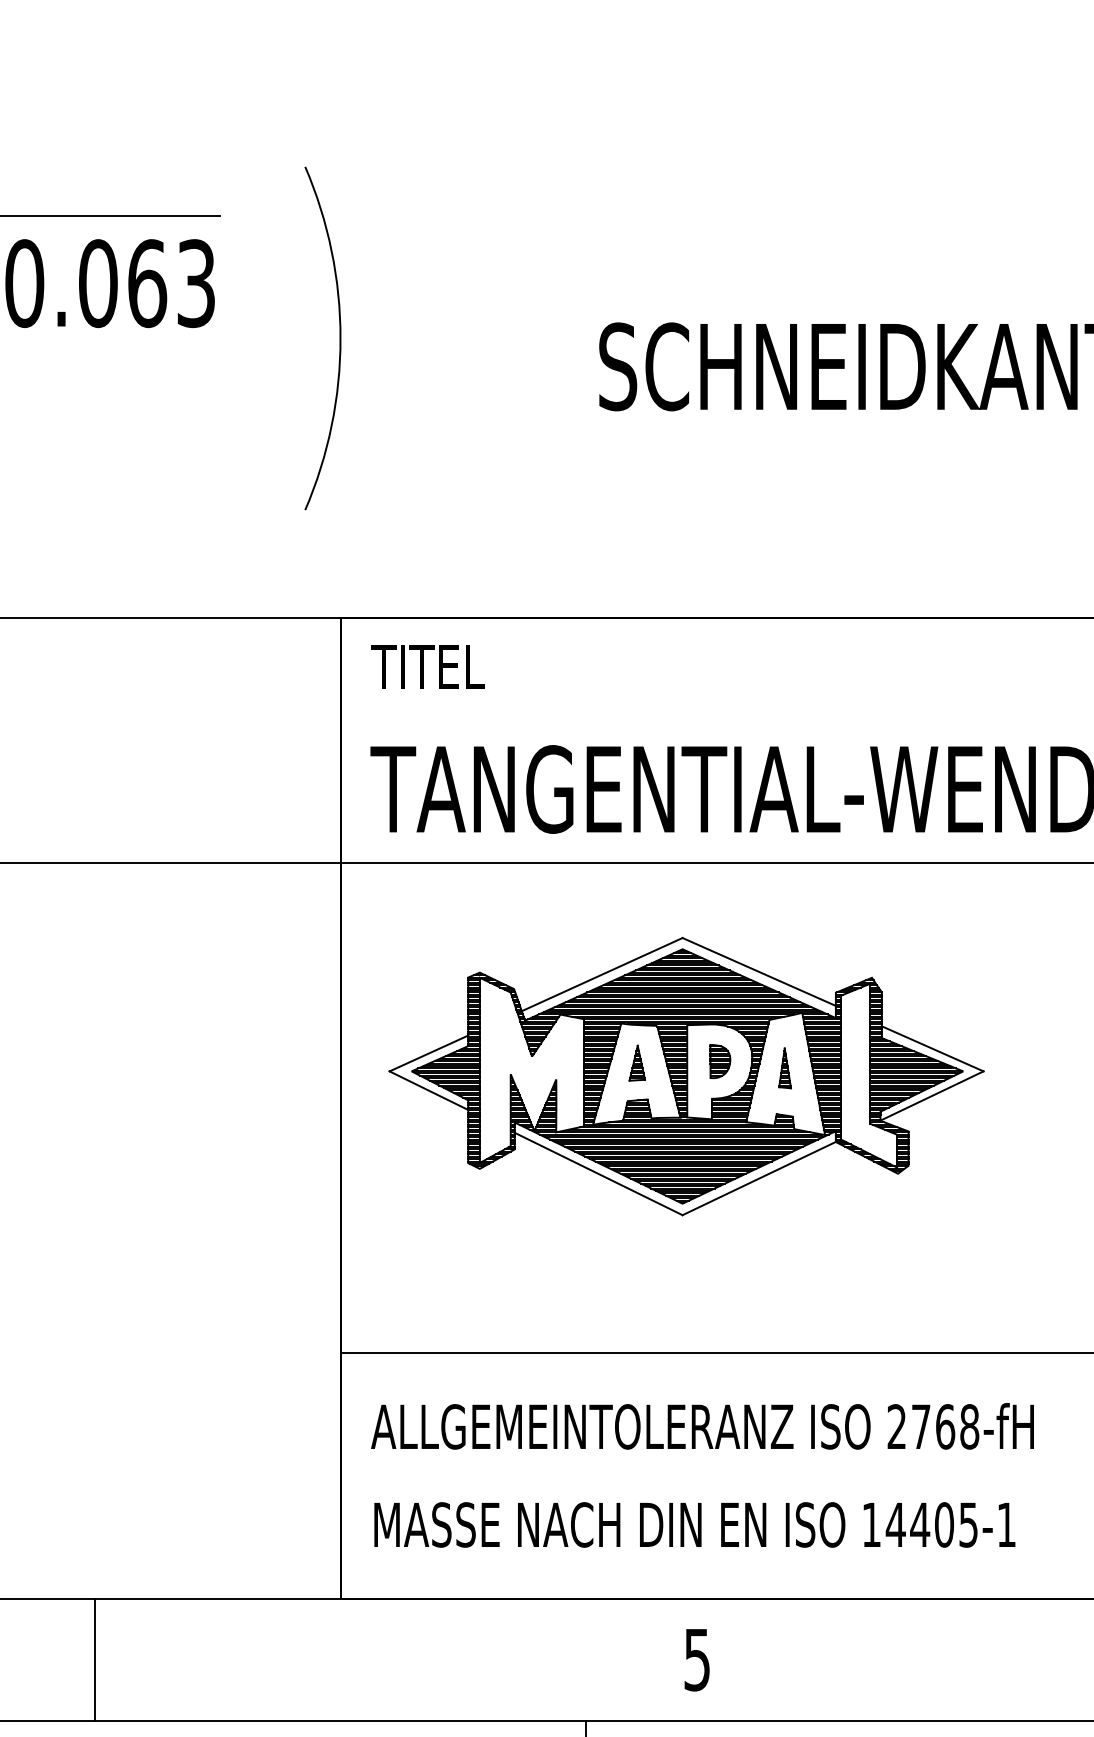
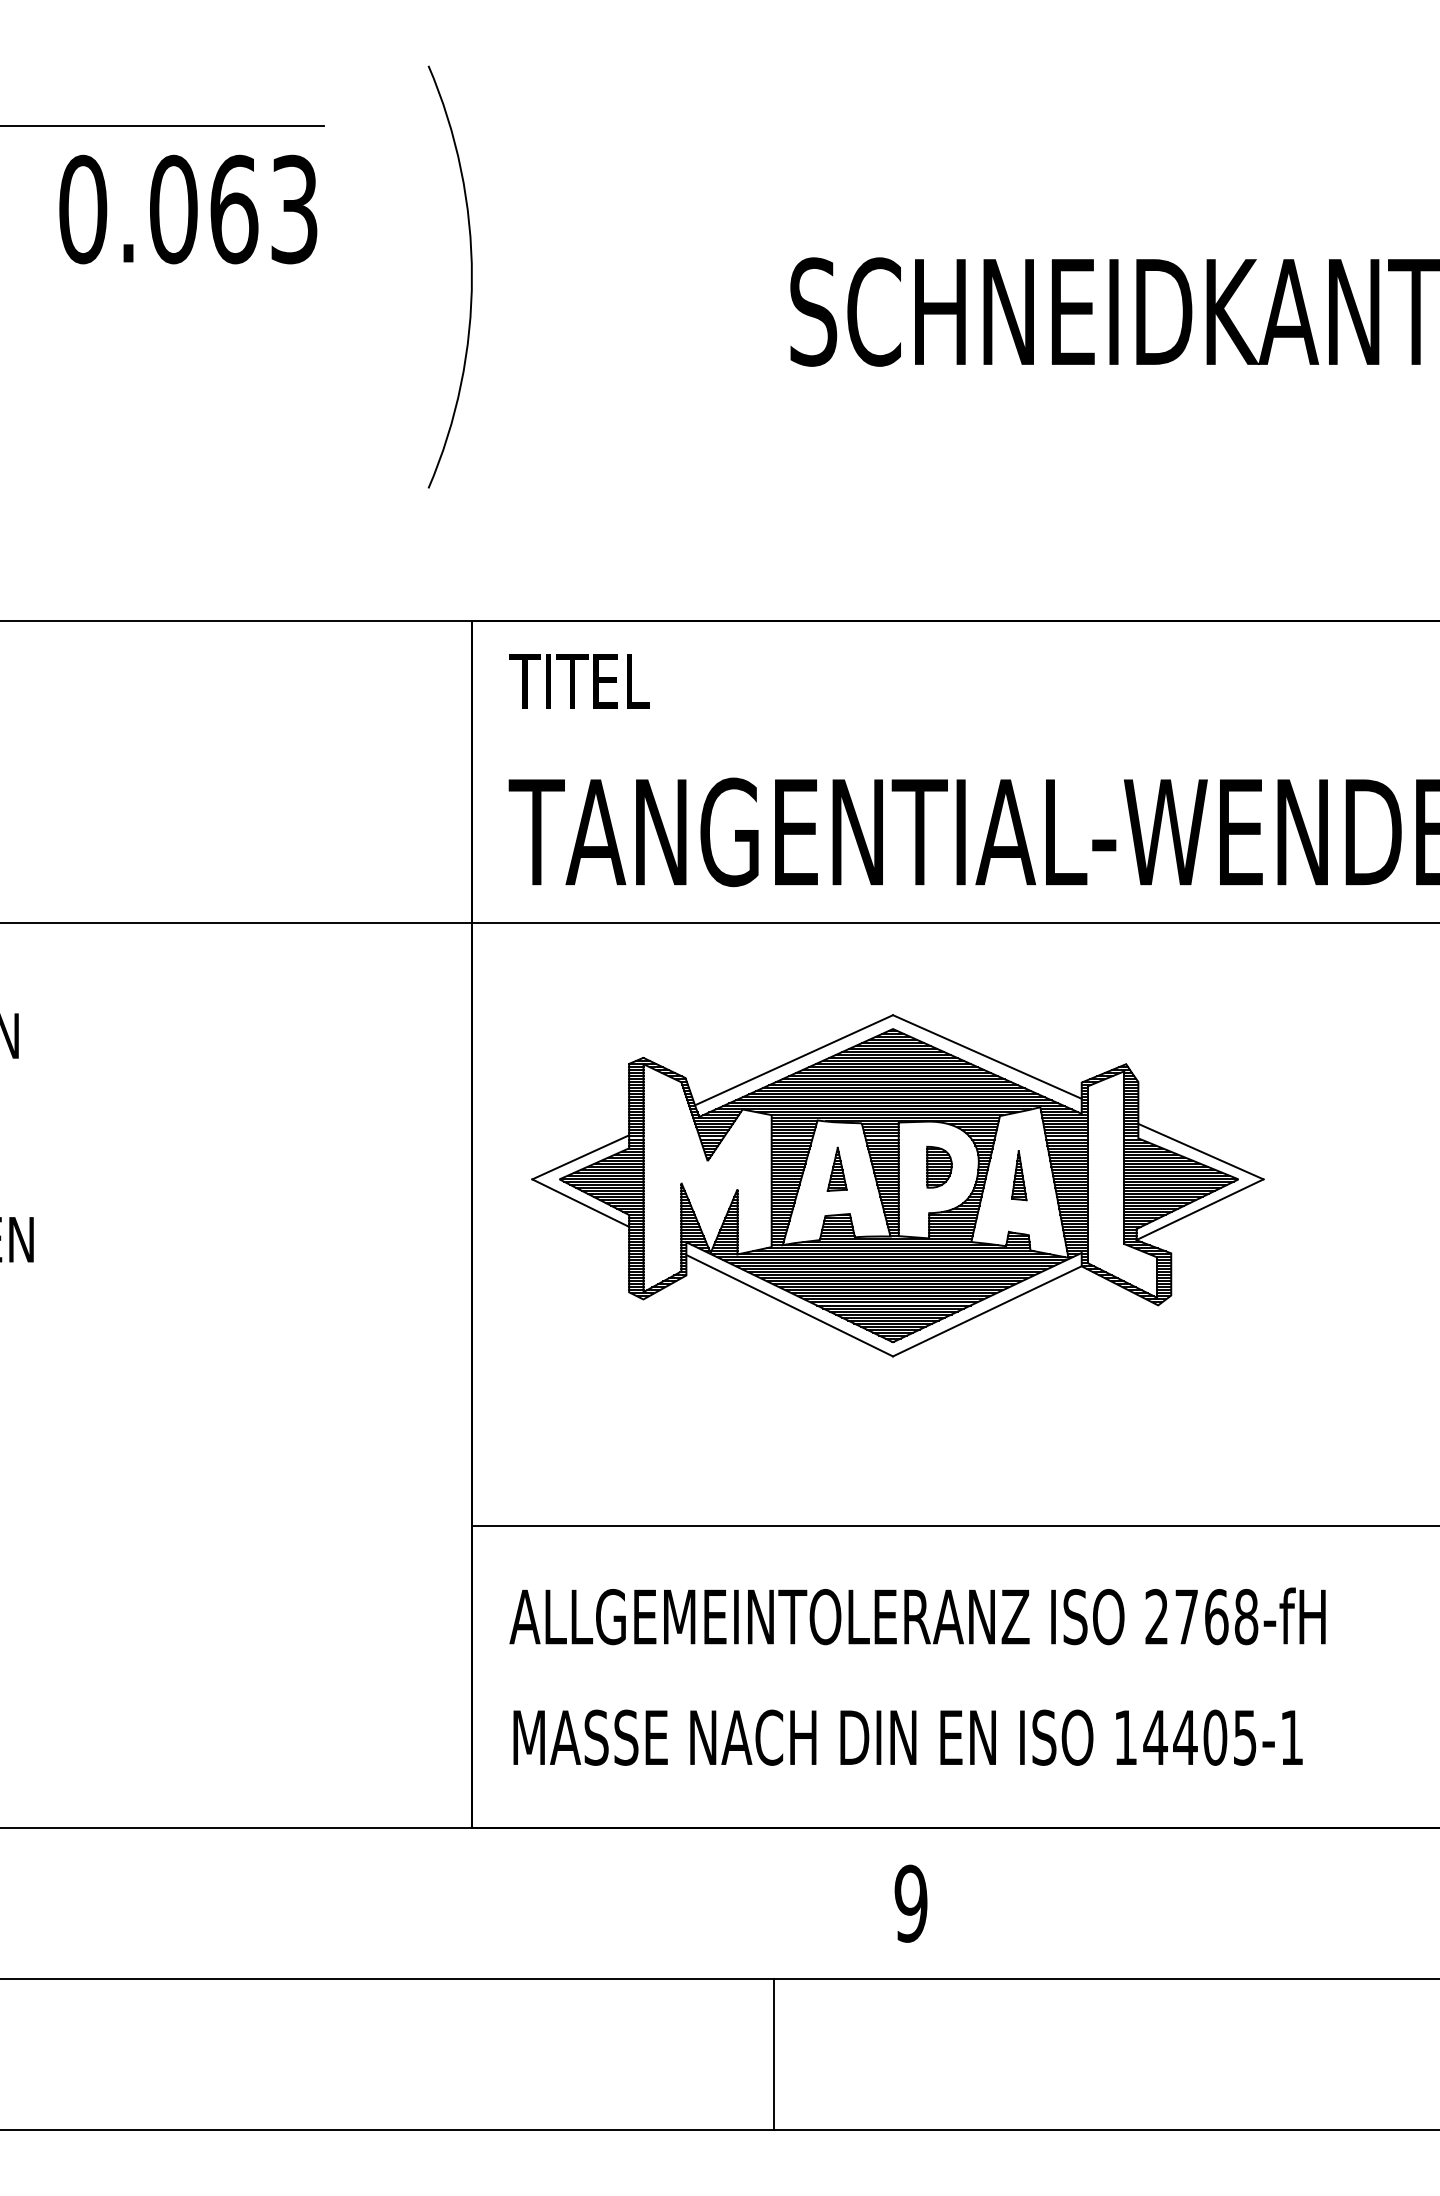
line: (95, 1659) -> (170, 1903), removed
text: (696, 1659) -> (910, 1903), 5 -> 9

